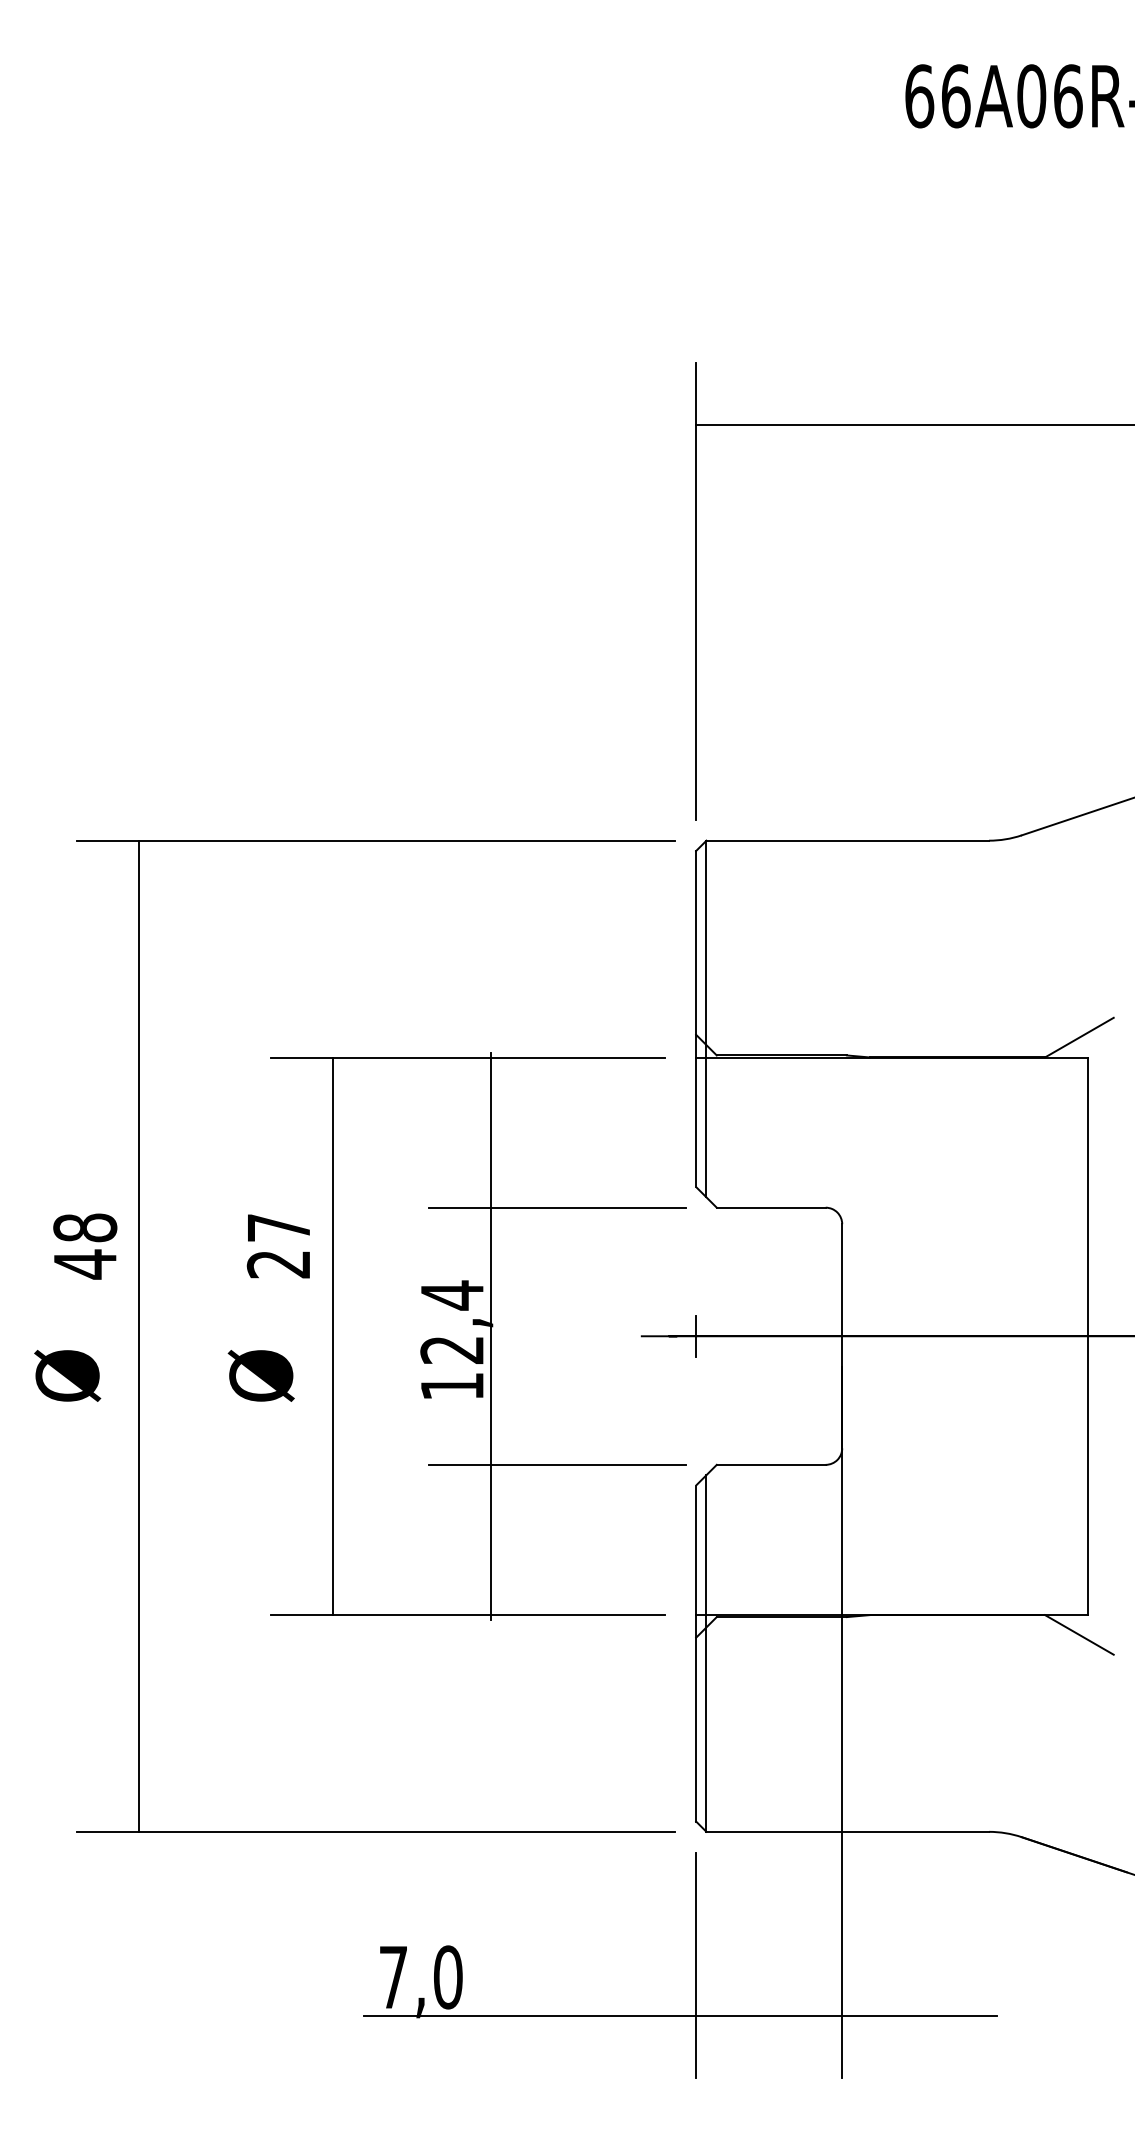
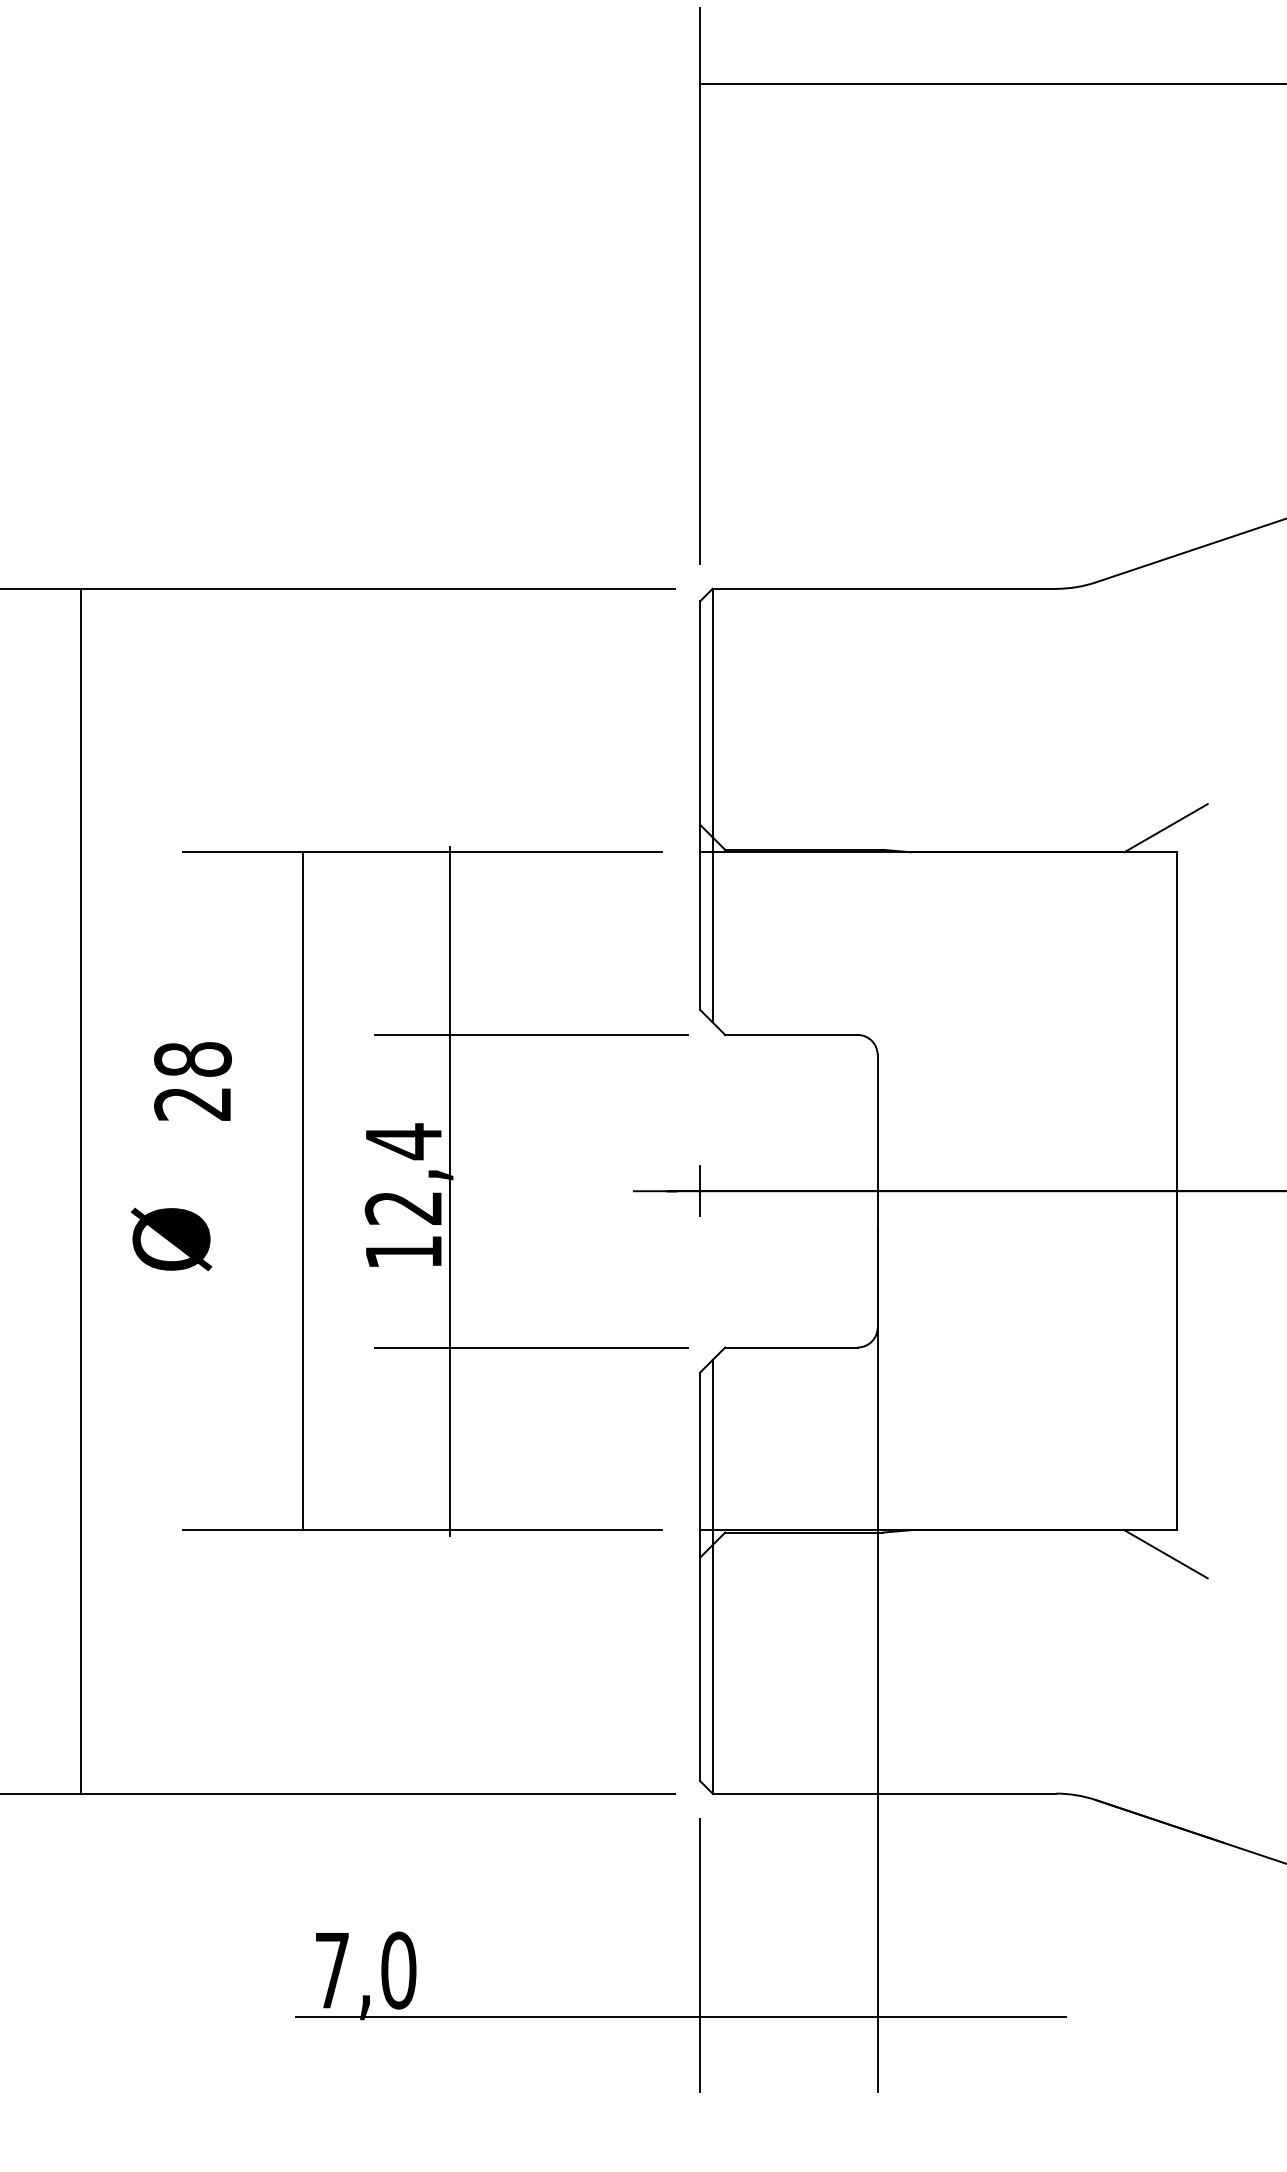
text: (278, 1227) -> (192, 1059), 27 -> 28
line: (139, 1335) -> (81, 1190), moved
line: (332, 1336) -> (303, 1191), moved

